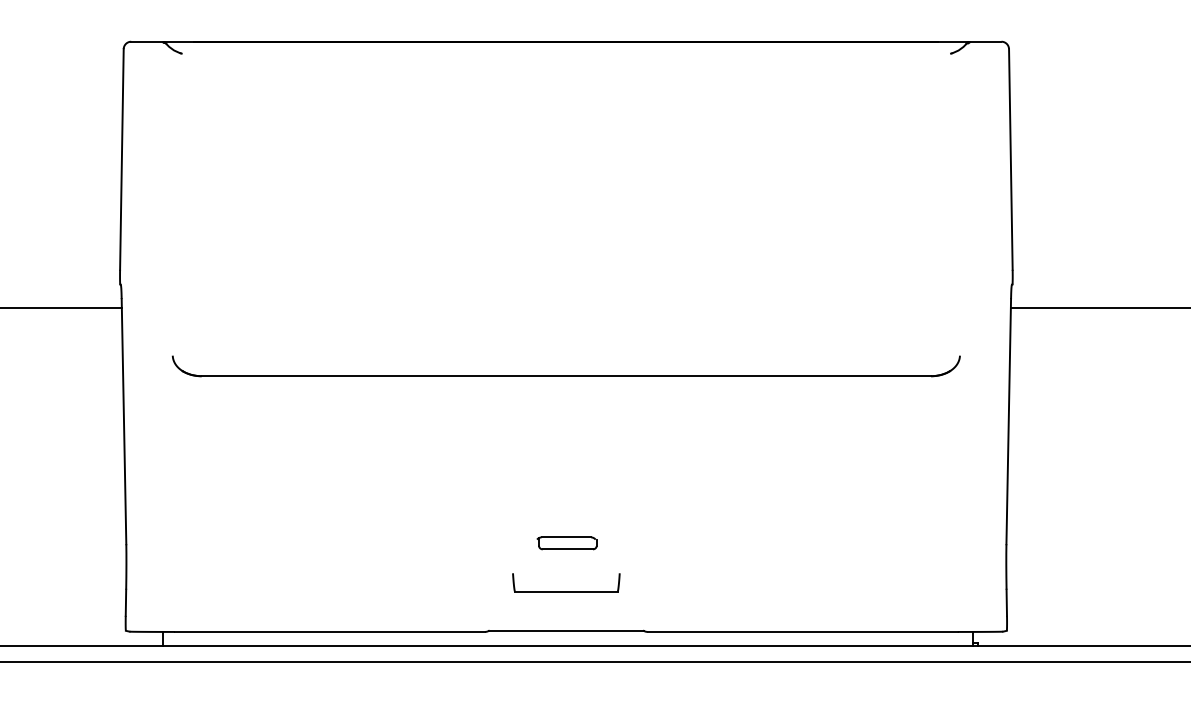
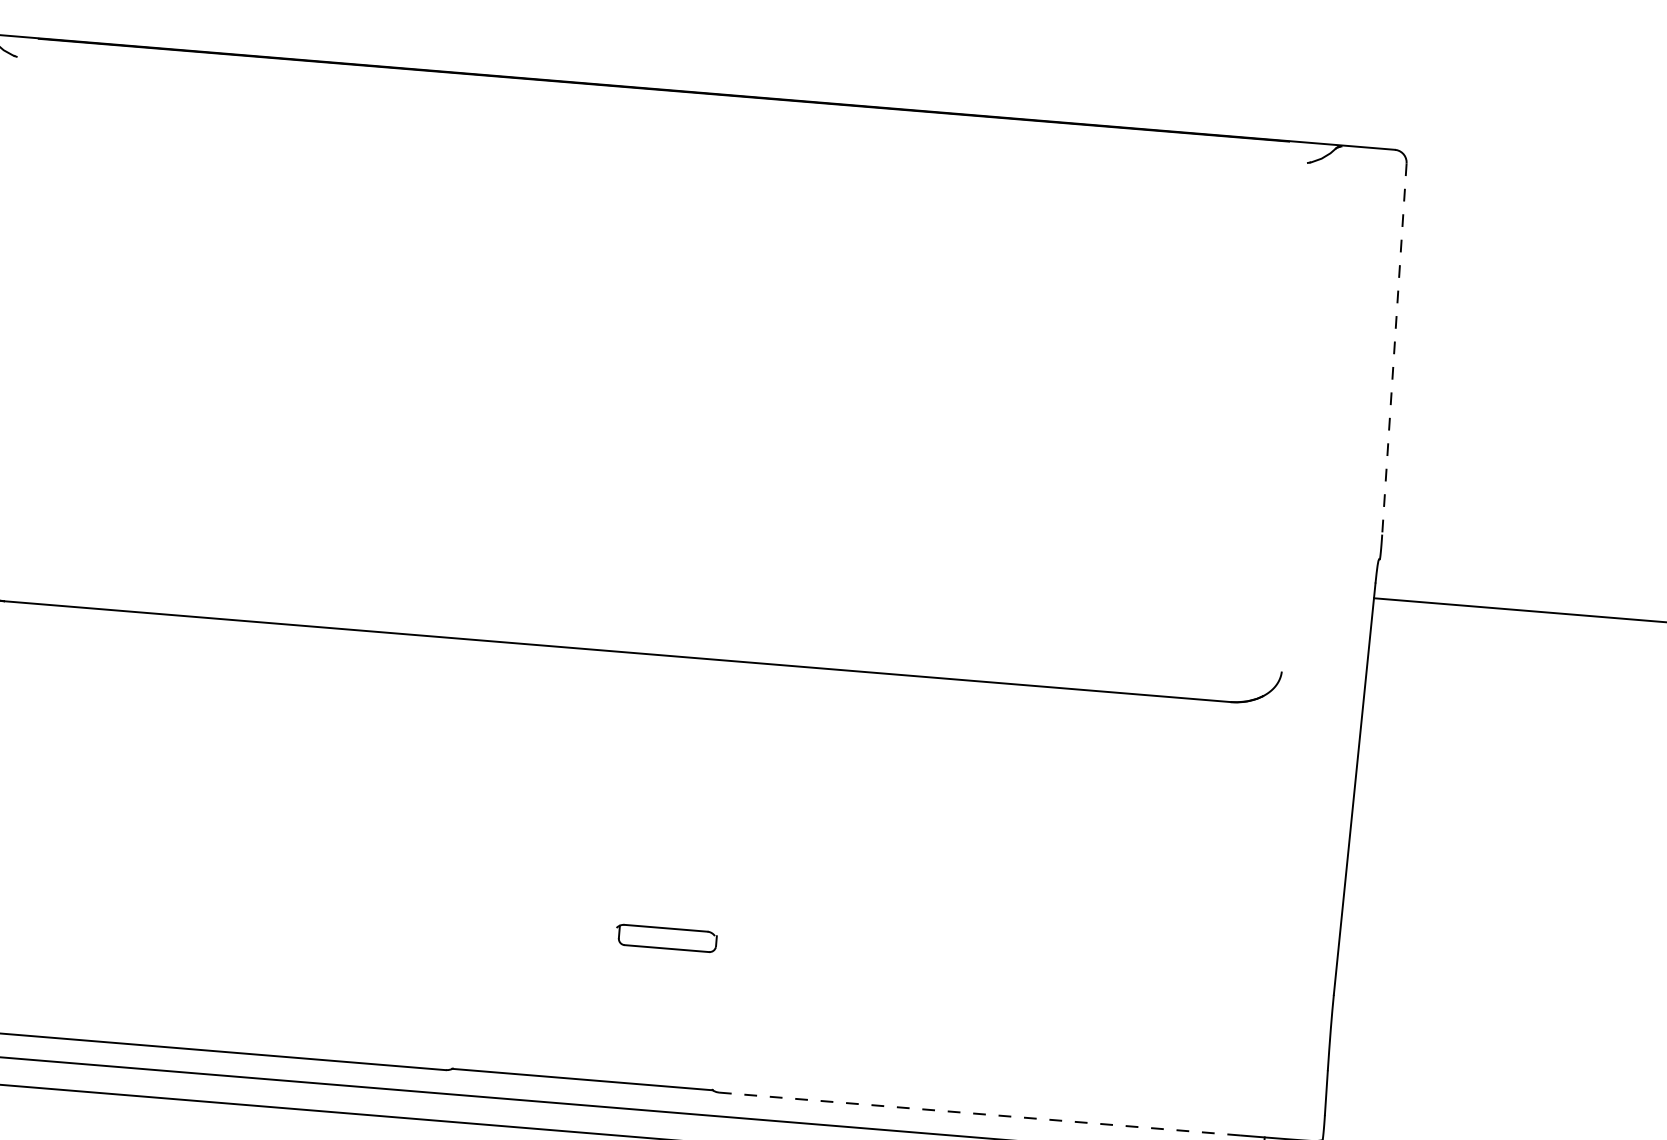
line: (1010, 159) -> (1393, 348), solid -> dashed
part: (566, 543) -> (665, 938), moved
part: (566, 591) -> (588, 1013), removed
line: (802, 631) -> (979, 1113), solid -> dashed

